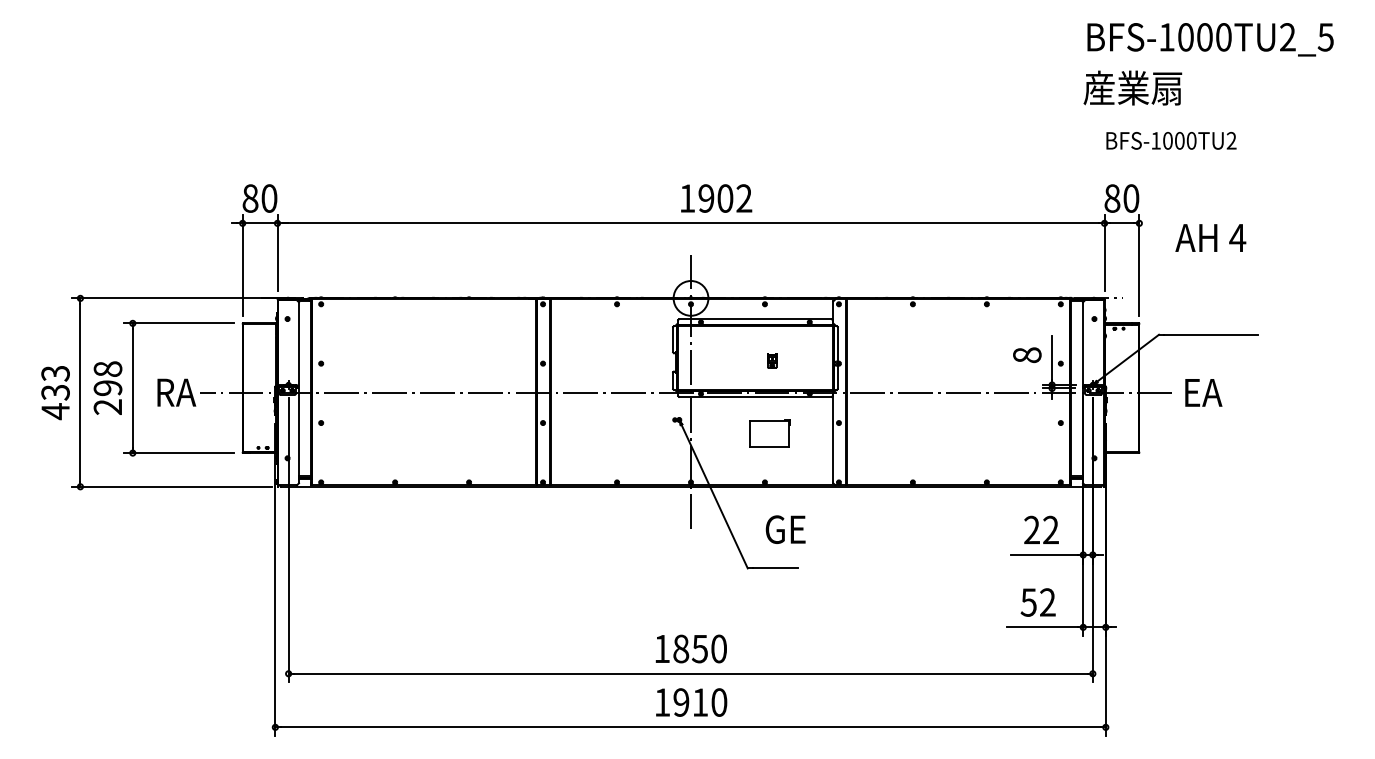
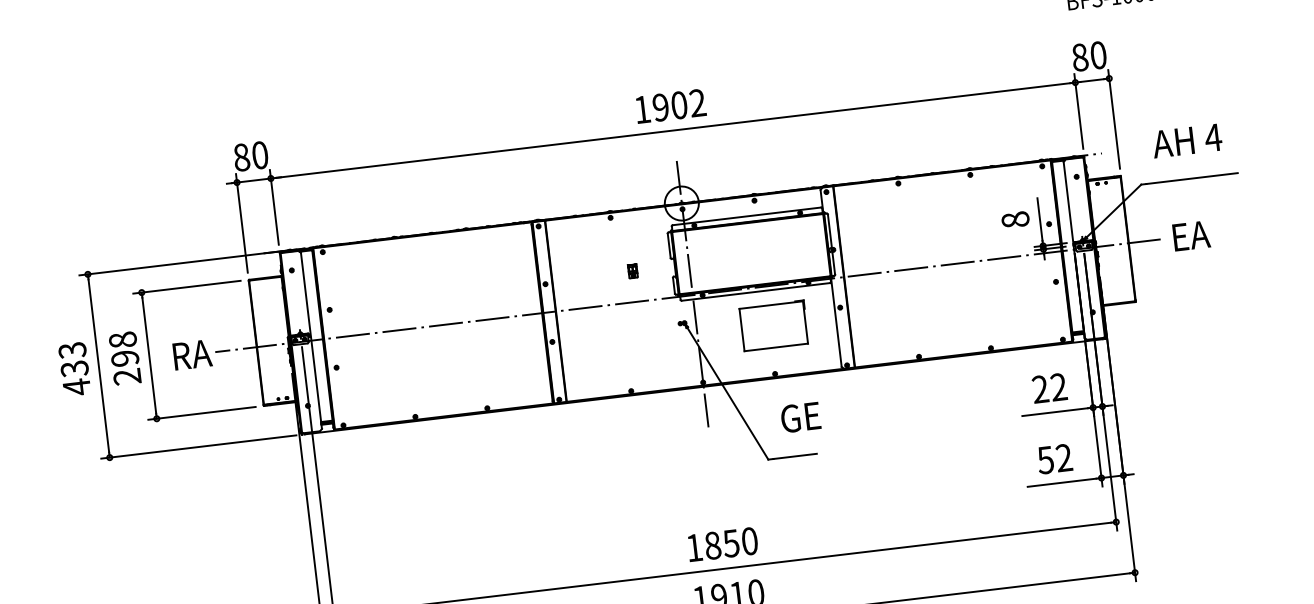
text: (716, 198) -> (670, 106), moved
text: (1210, 237) -> (1186, 140), moved
part: (772, 360) -> (633, 270), moved
part: (769, 433) -> (773, 325), size x1.67

